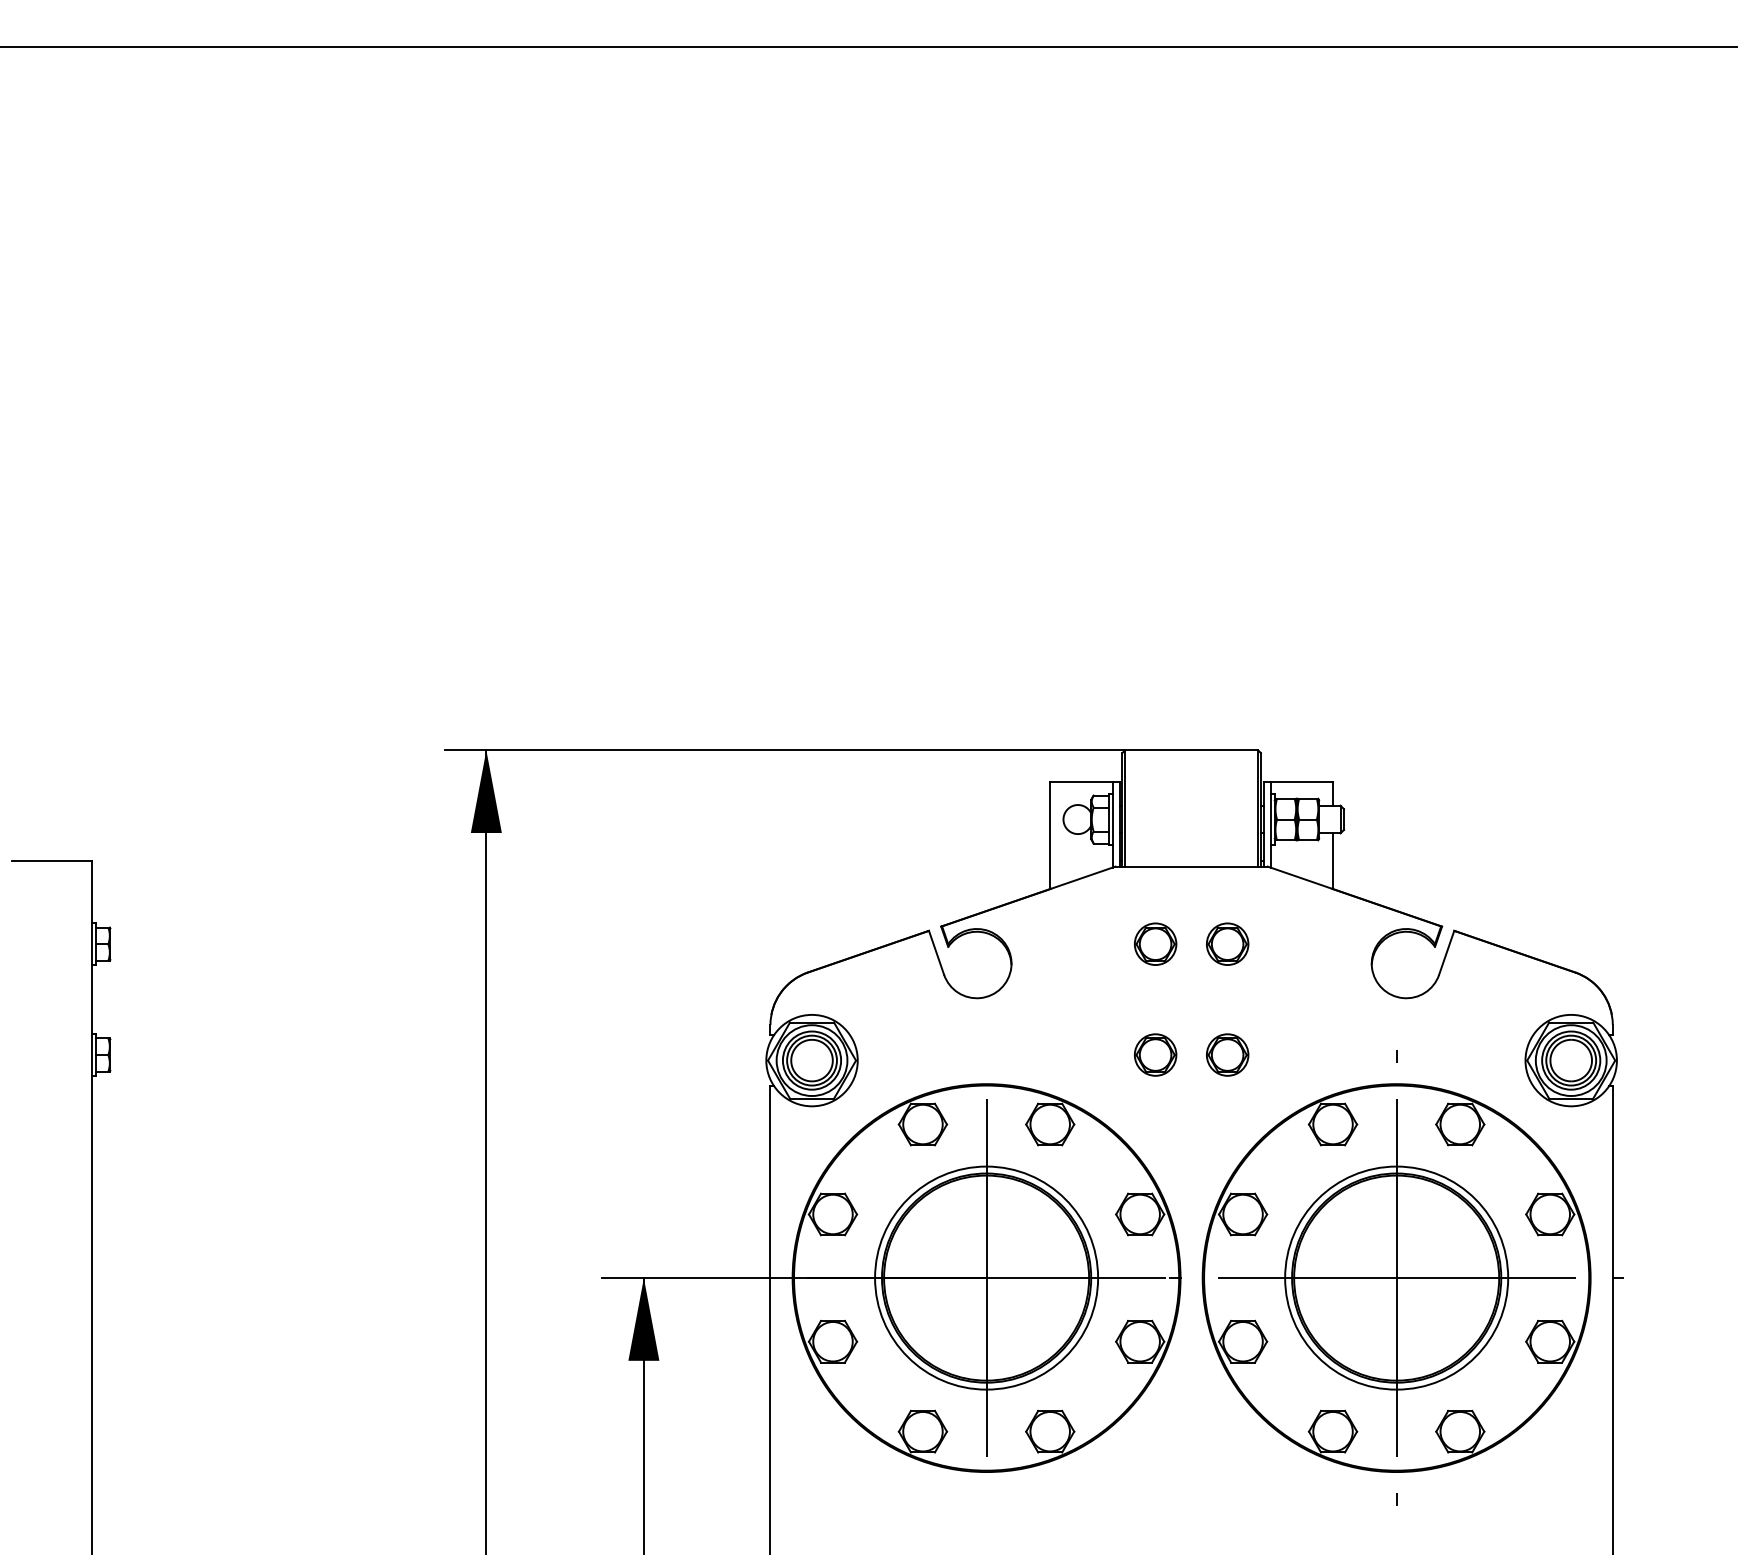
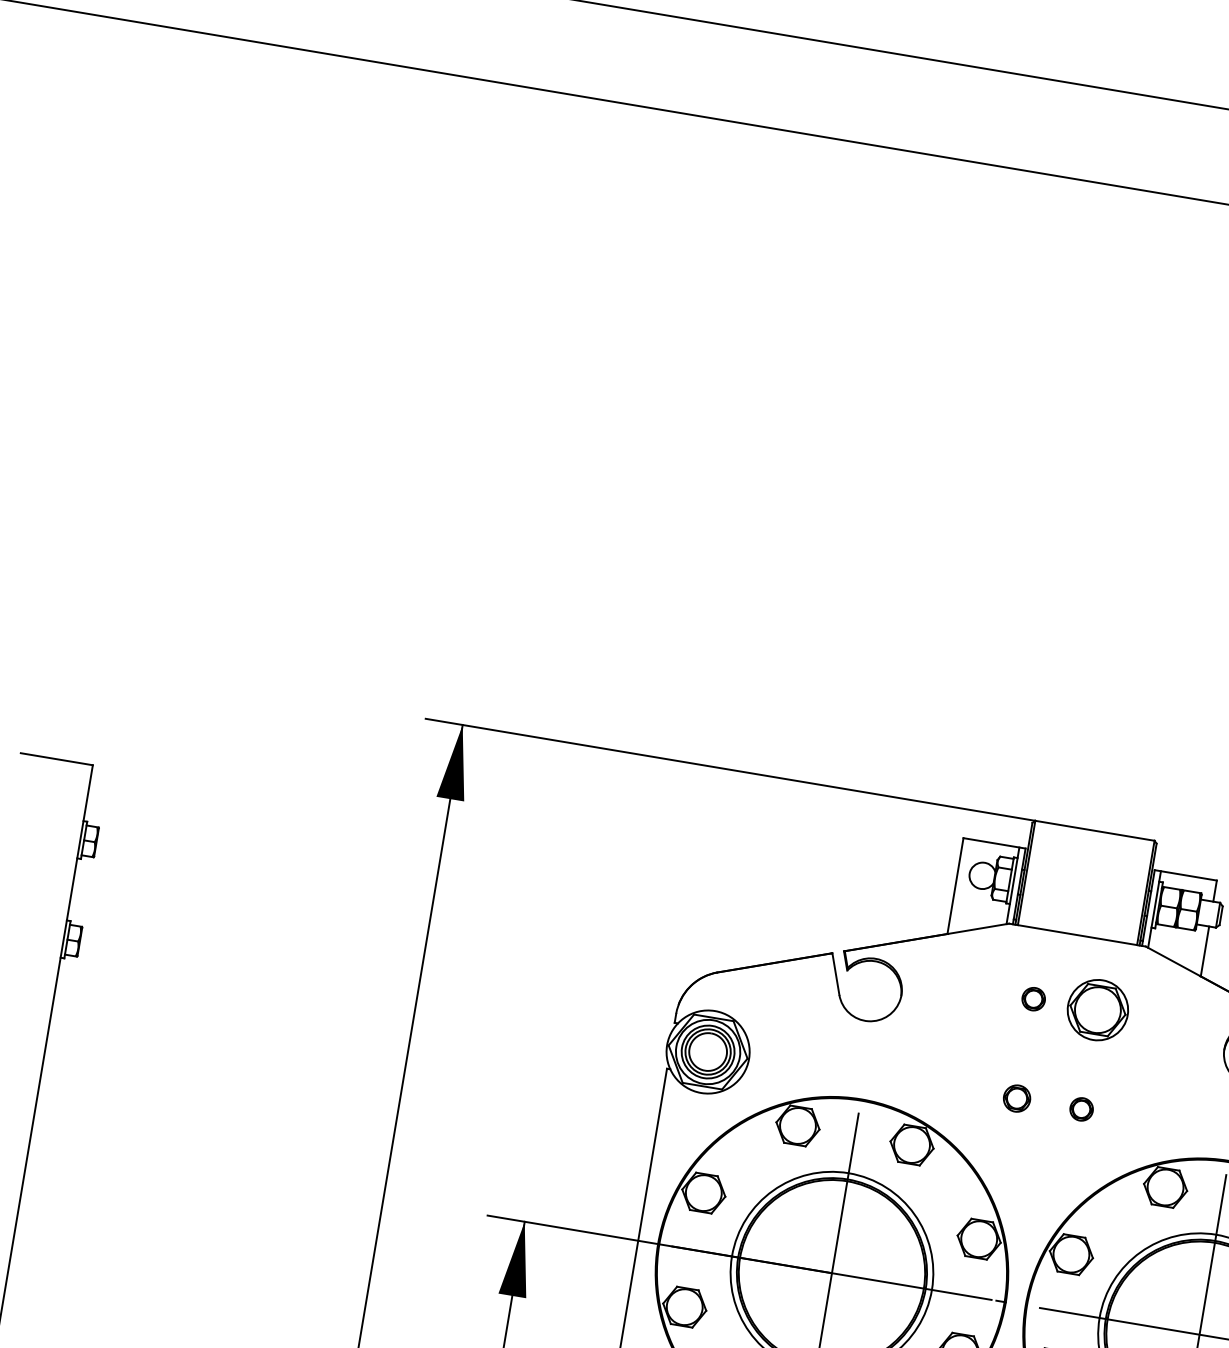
part: (1155, 943) -> (1033, 998), size x0.6
part: (1227, 943) -> (1098, 1009), size x1.6
part: (1155, 1054) -> (1016, 1098), size x0.7
part: (1227, 1054) -> (1081, 1108), size x0.6

